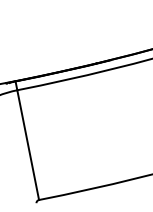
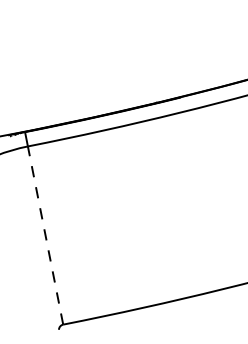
line: (28, 145) -> (46, 236), solid -> dashed

